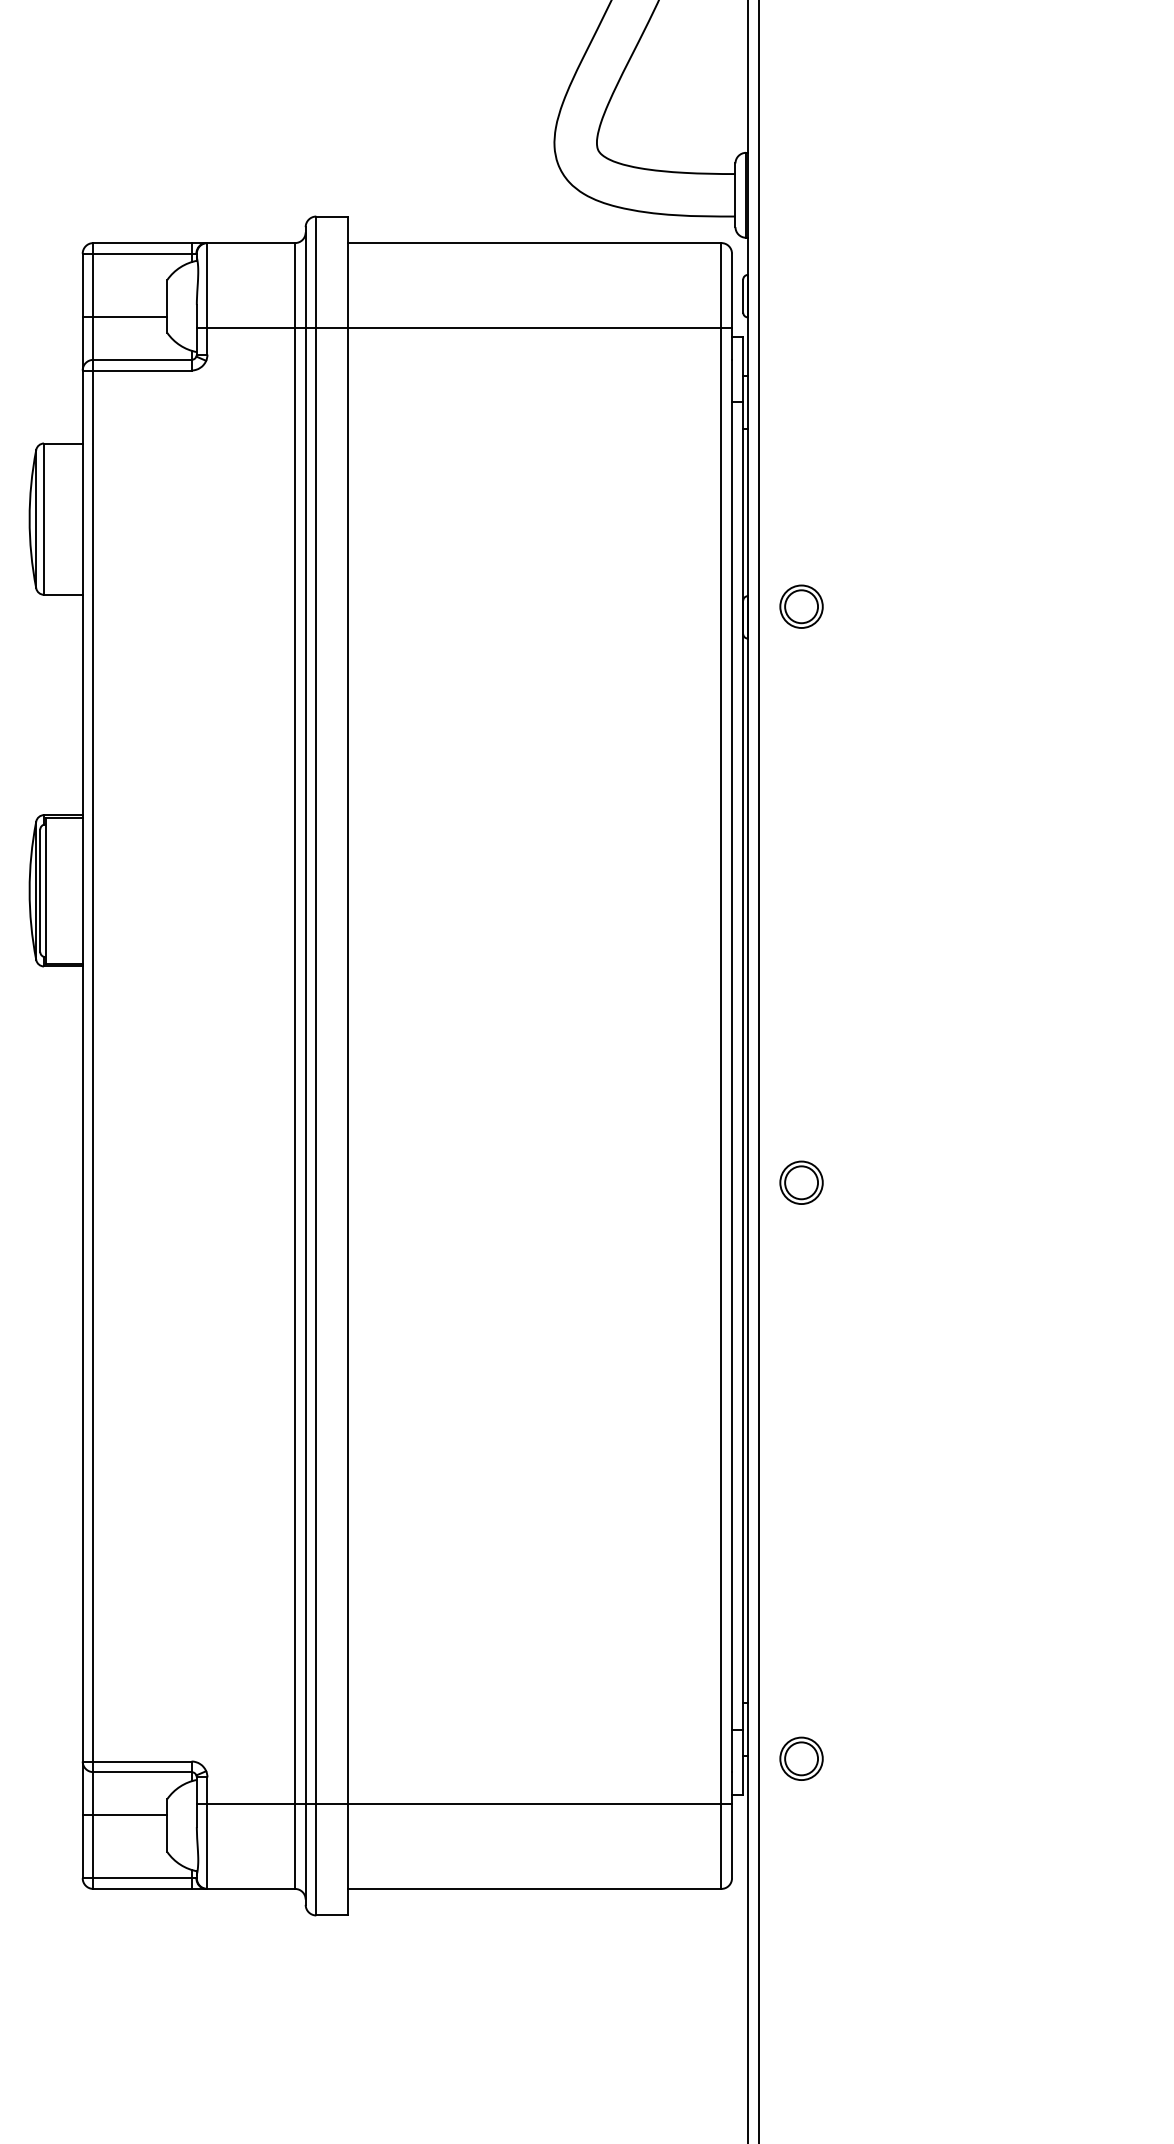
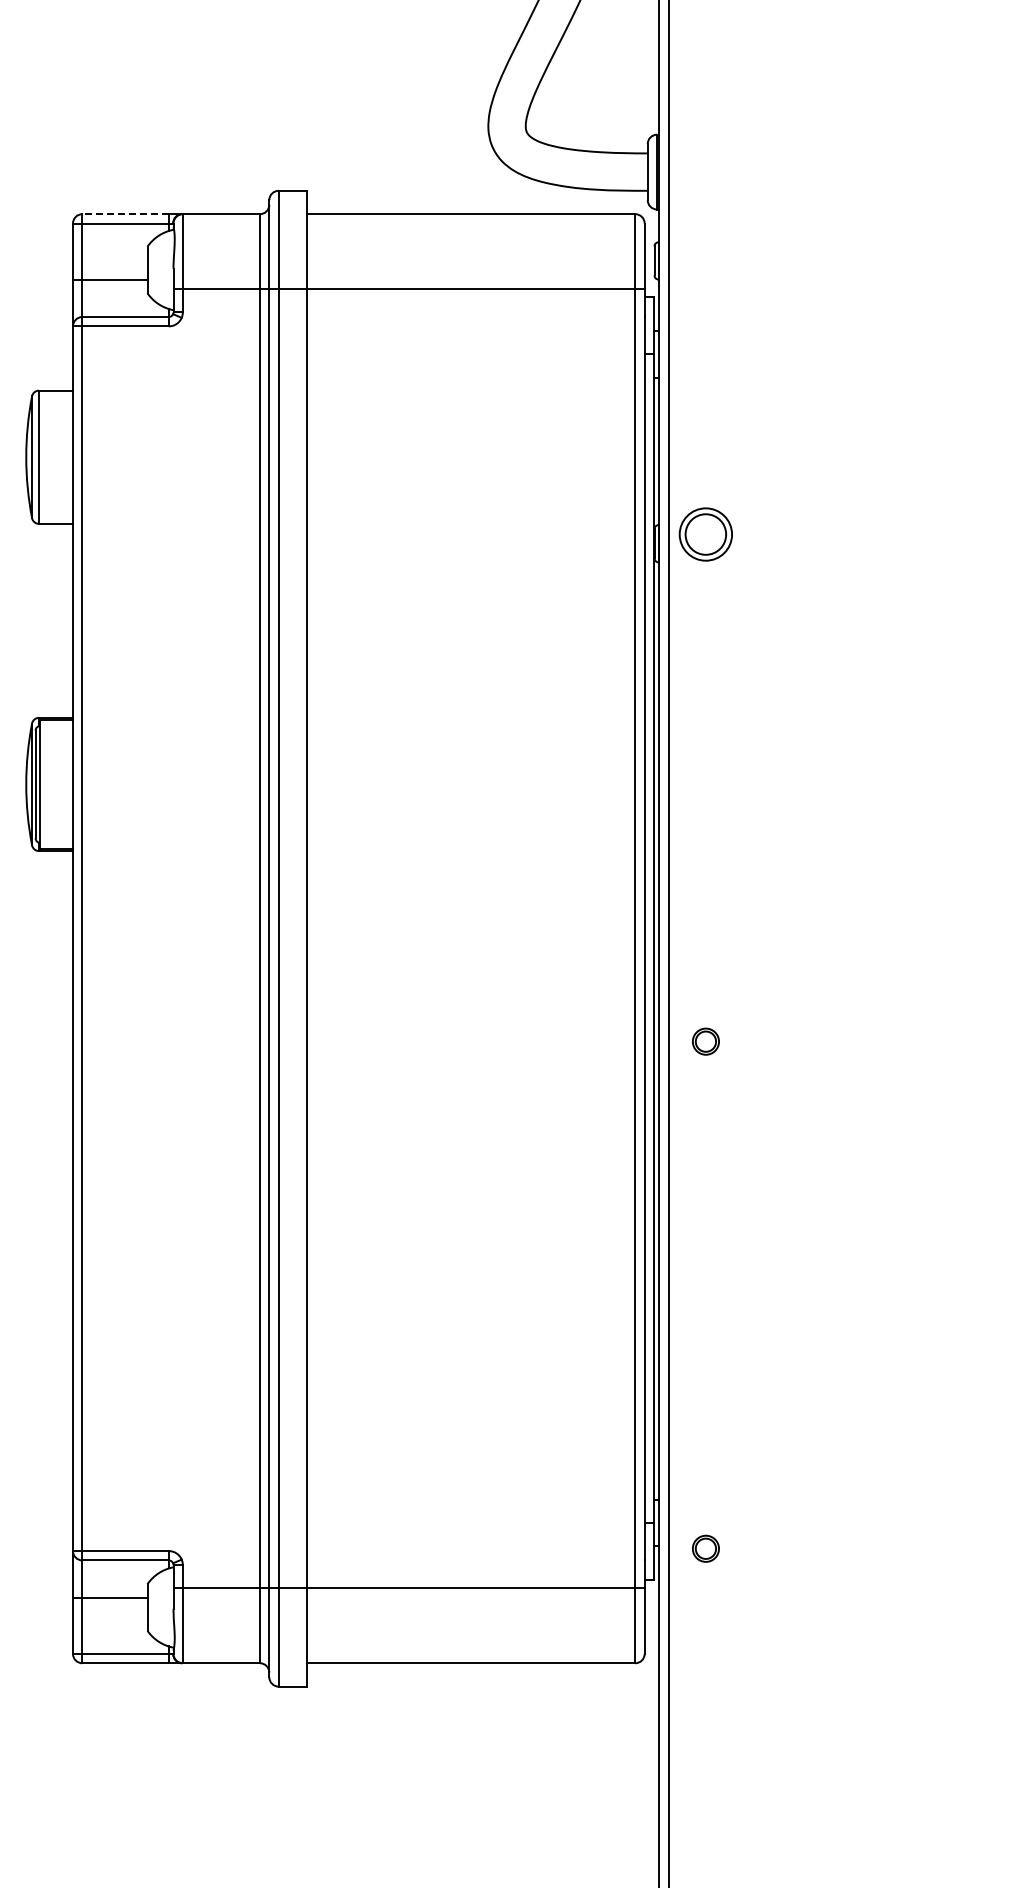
line: (142, 243) -> (125, 214), solid -> dashed
part: (801, 605) -> (705, 533), size x1.4
part: (801, 1182) -> (705, 1041), size x0.7
part: (801, 1758) -> (705, 1548), size x0.7

